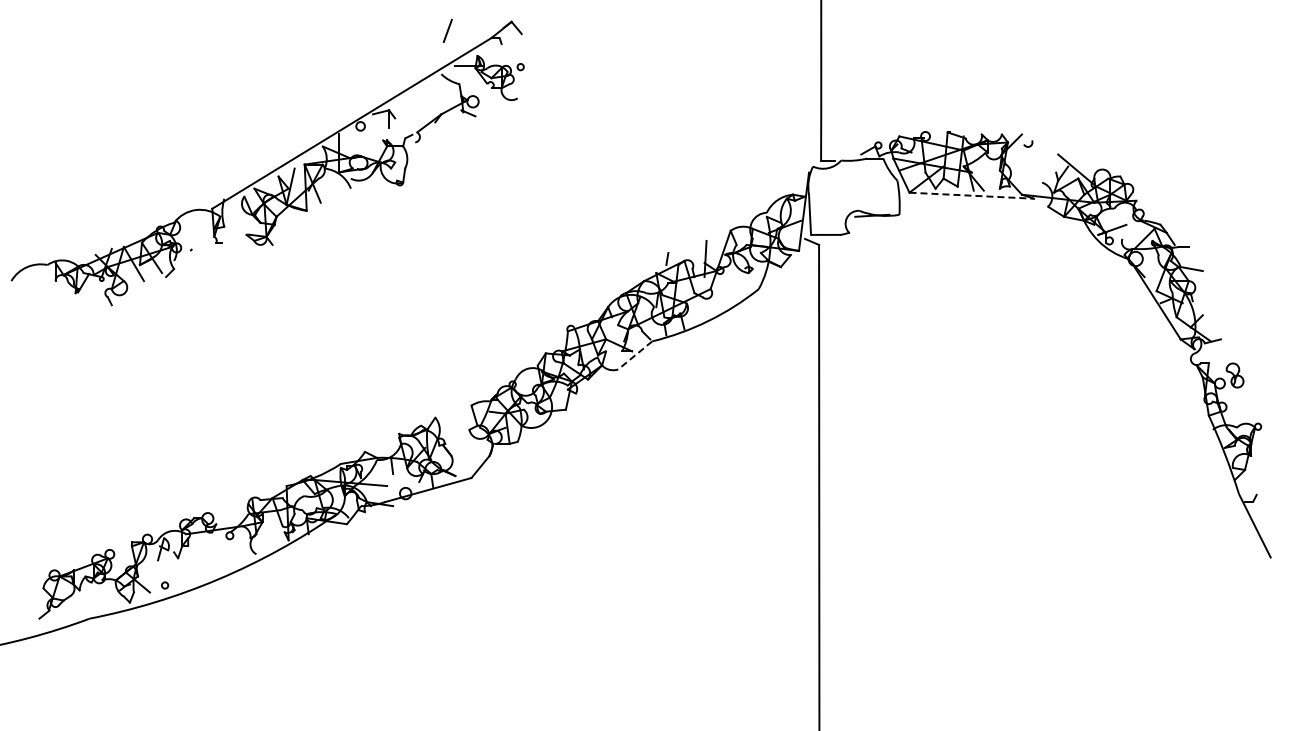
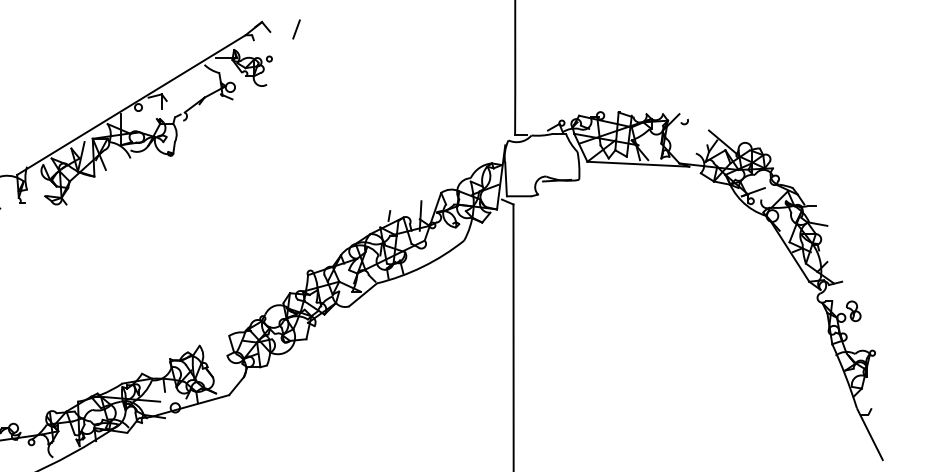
line: (447, 30) -> (296, 29), moved
line: (972, 195) -> (638, 164), dashed -> solid
line: (634, 355) -> (362, 294), dashed -> solid

